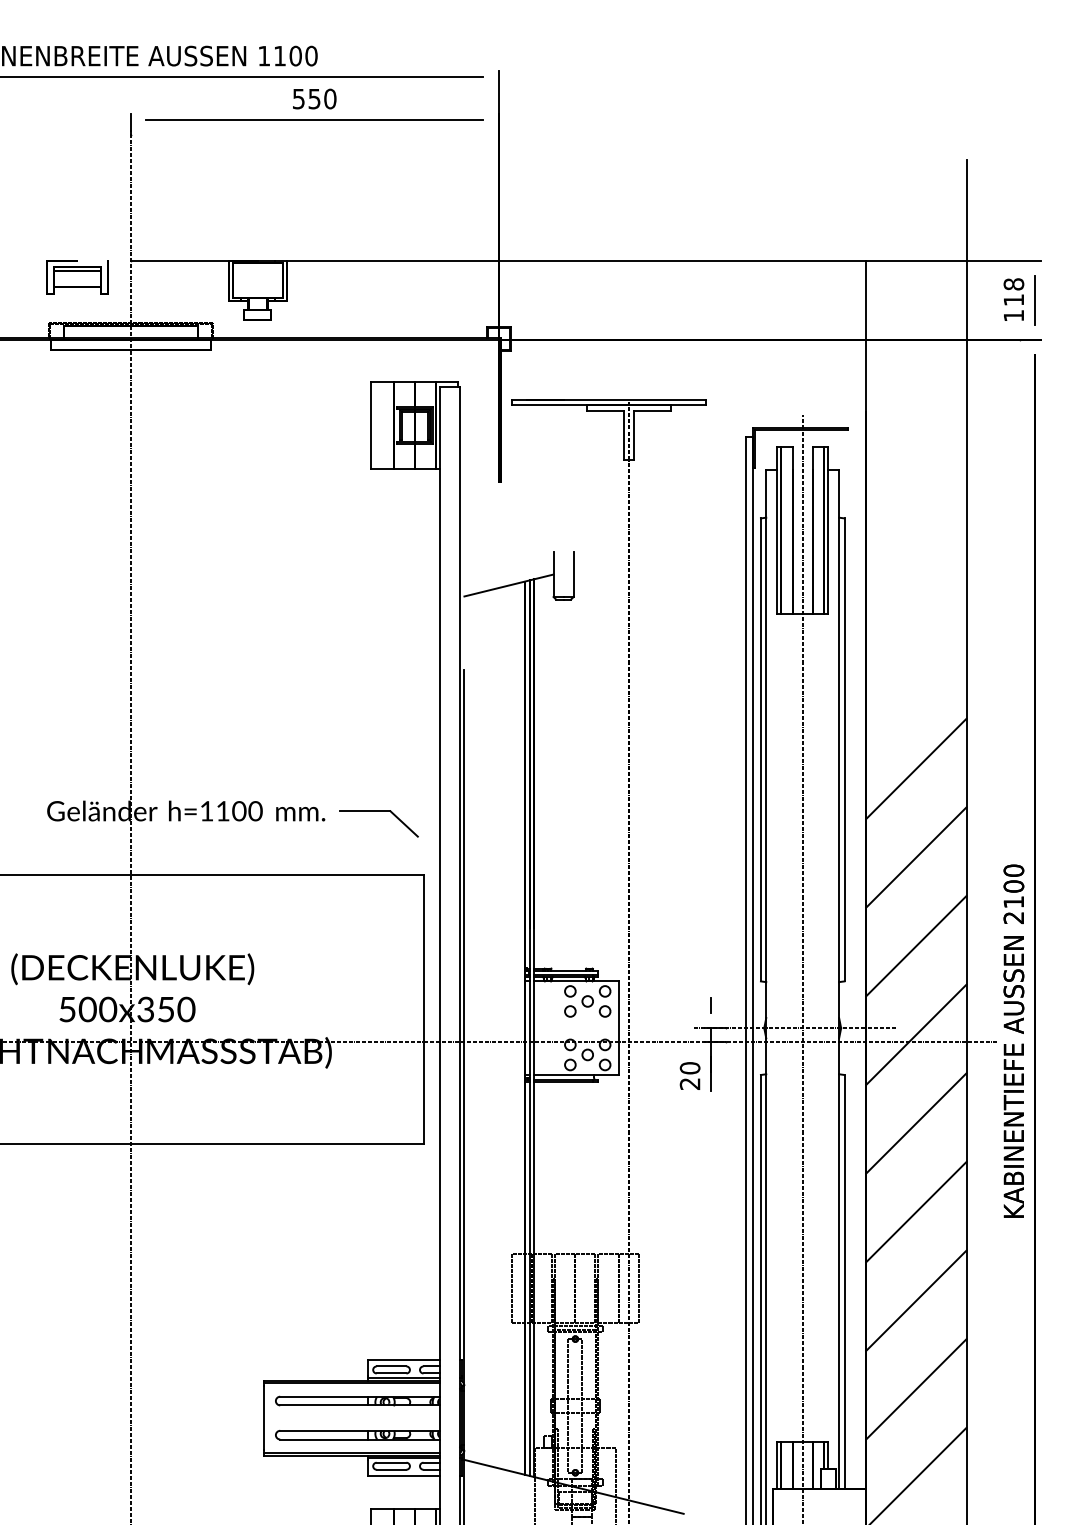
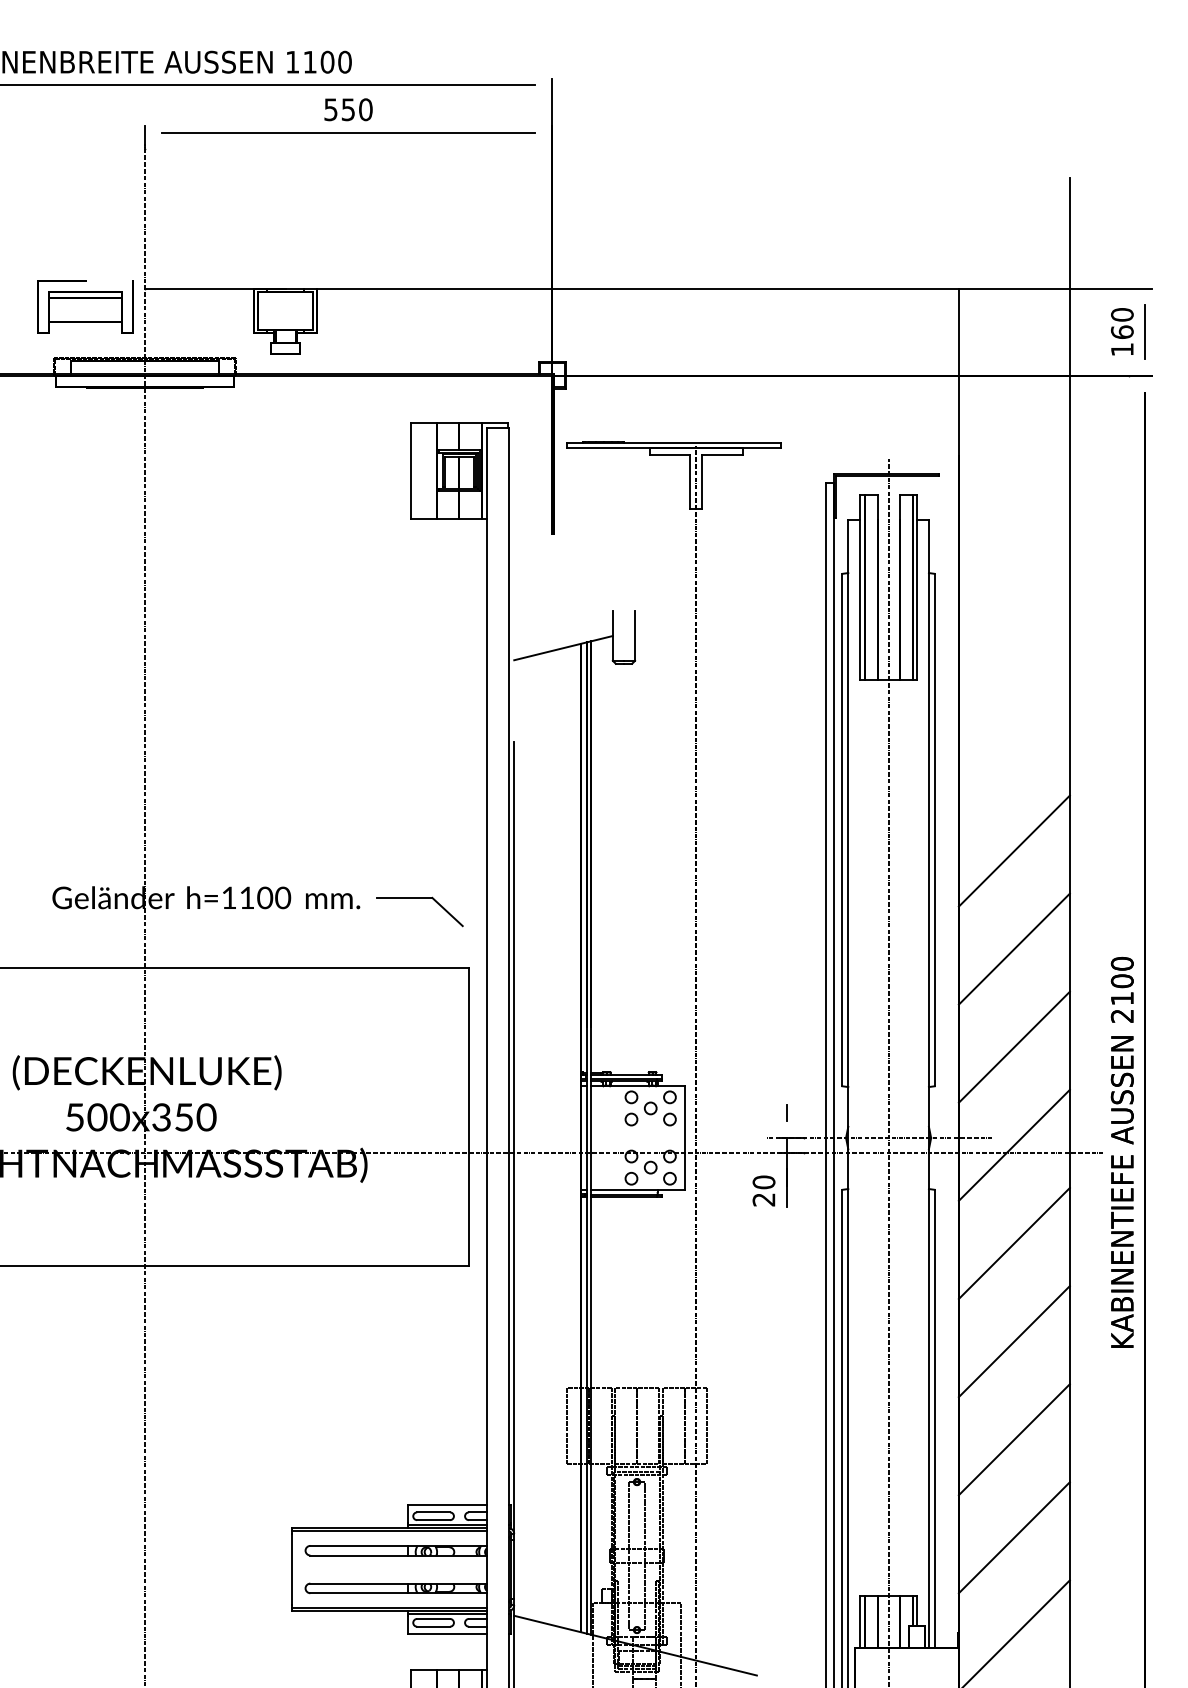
part: (77, 277) -> (86, 307), size x1.4
text: (1013, 292) -> (1121, 323), 118 -> 160

